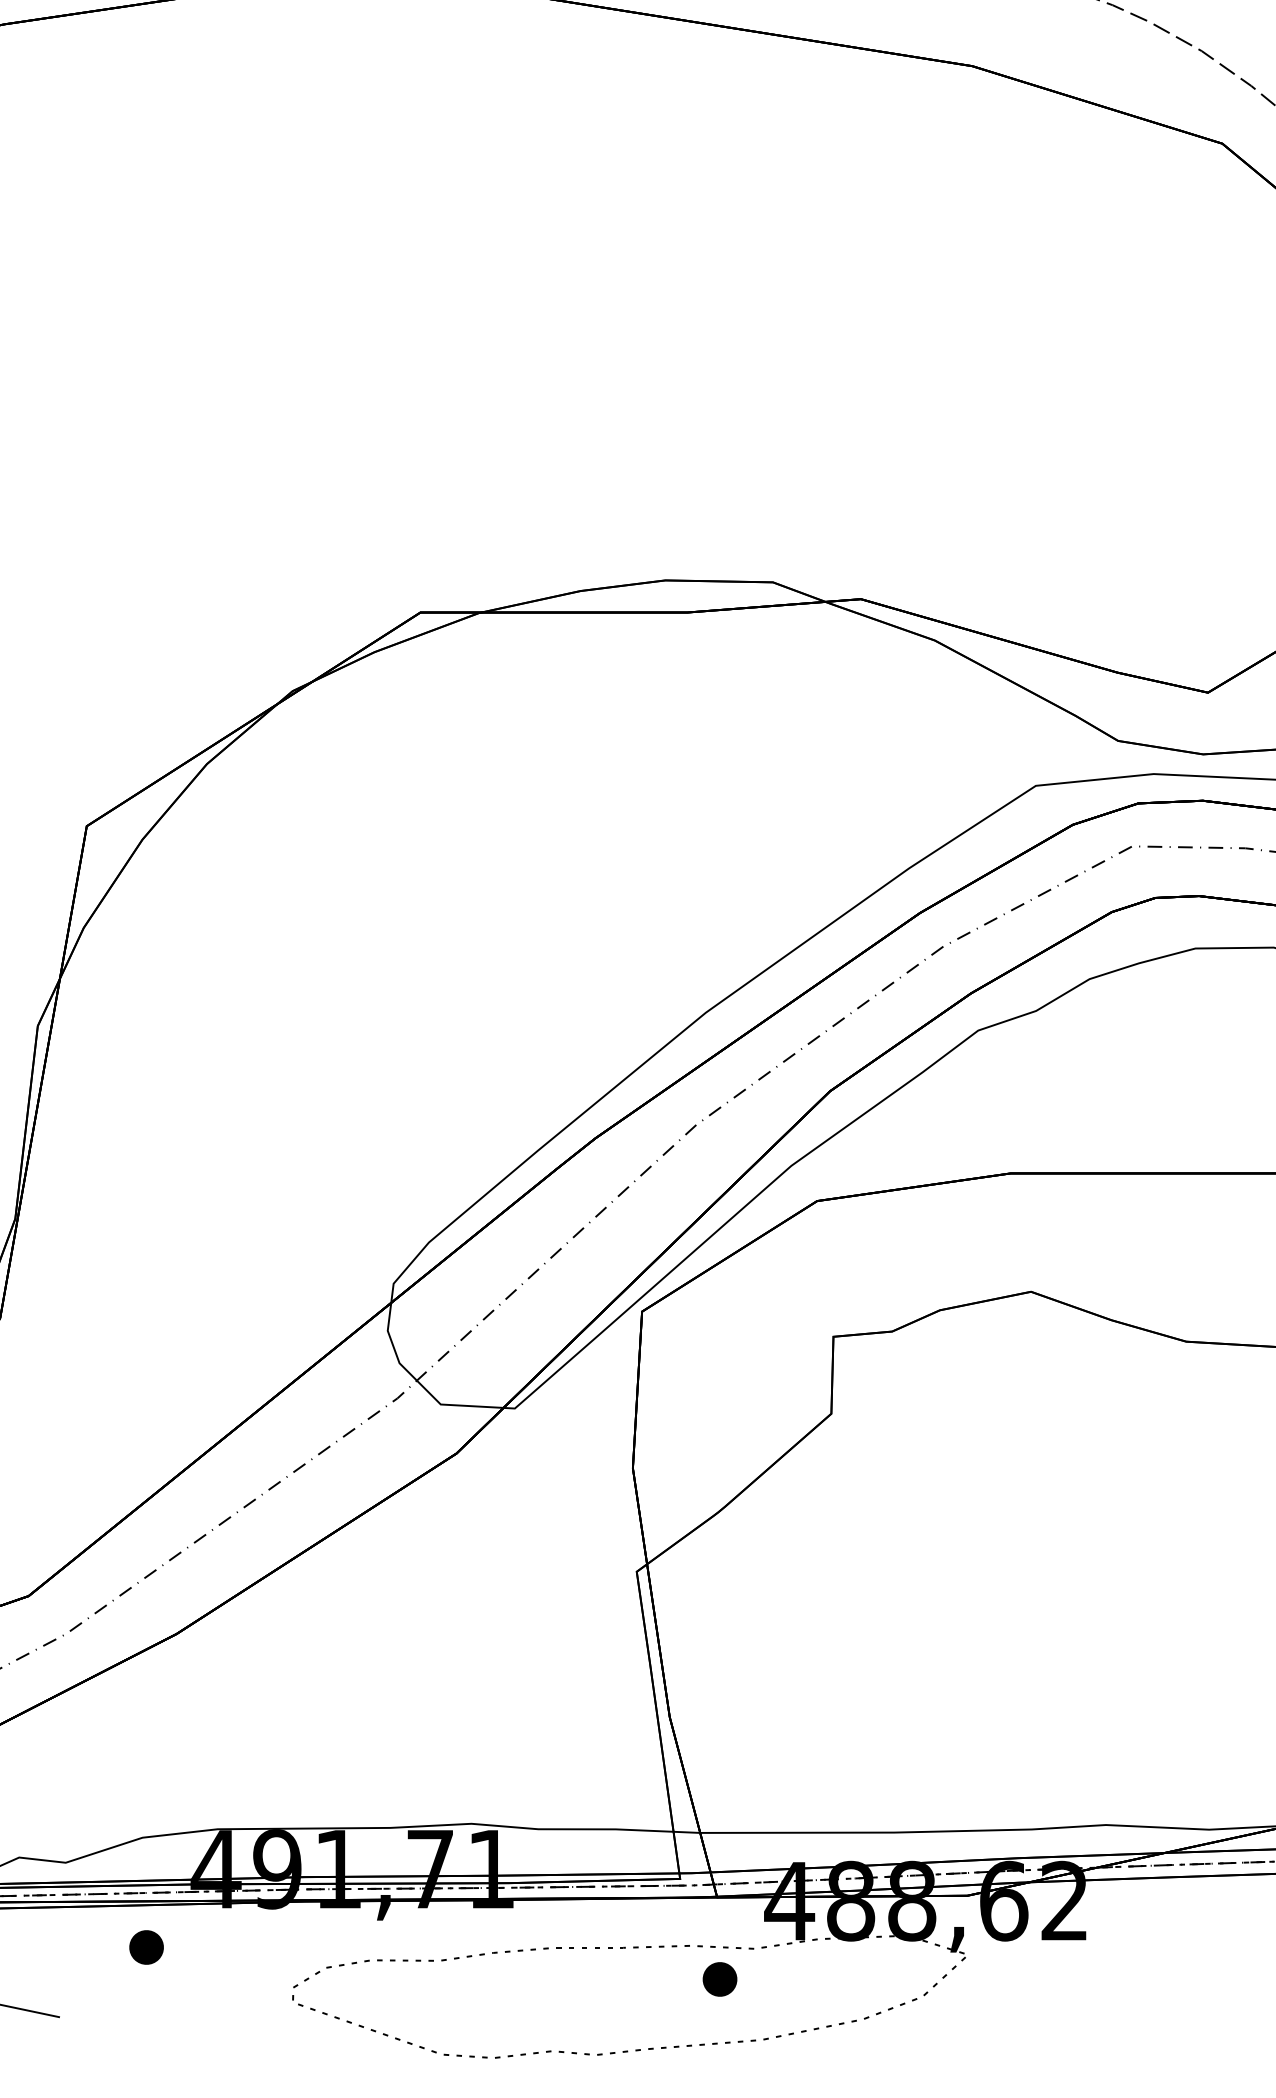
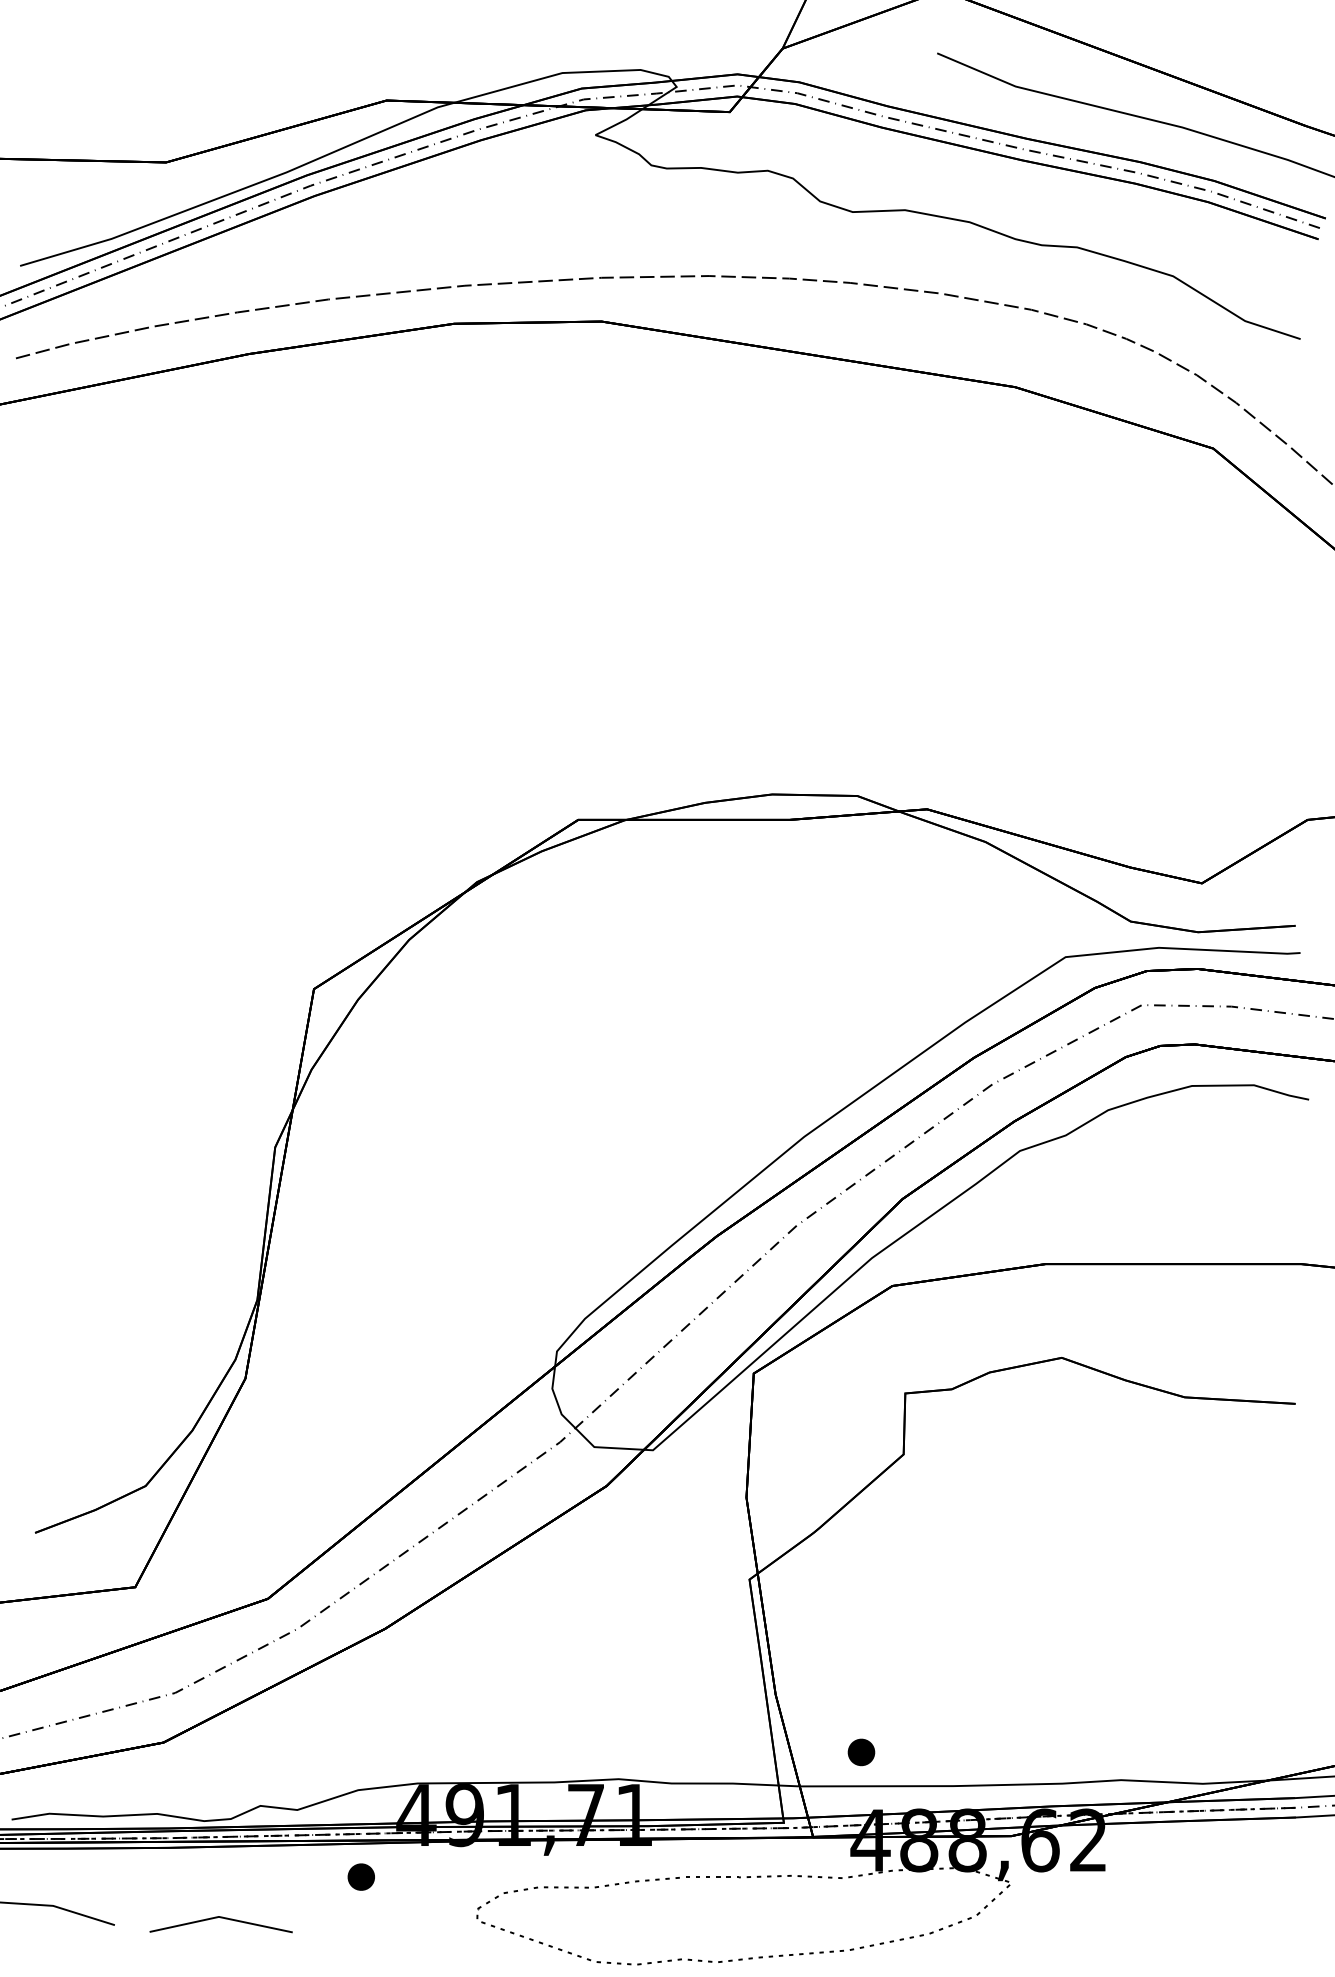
part: (720, 1979) -> (861, 1752), moved

